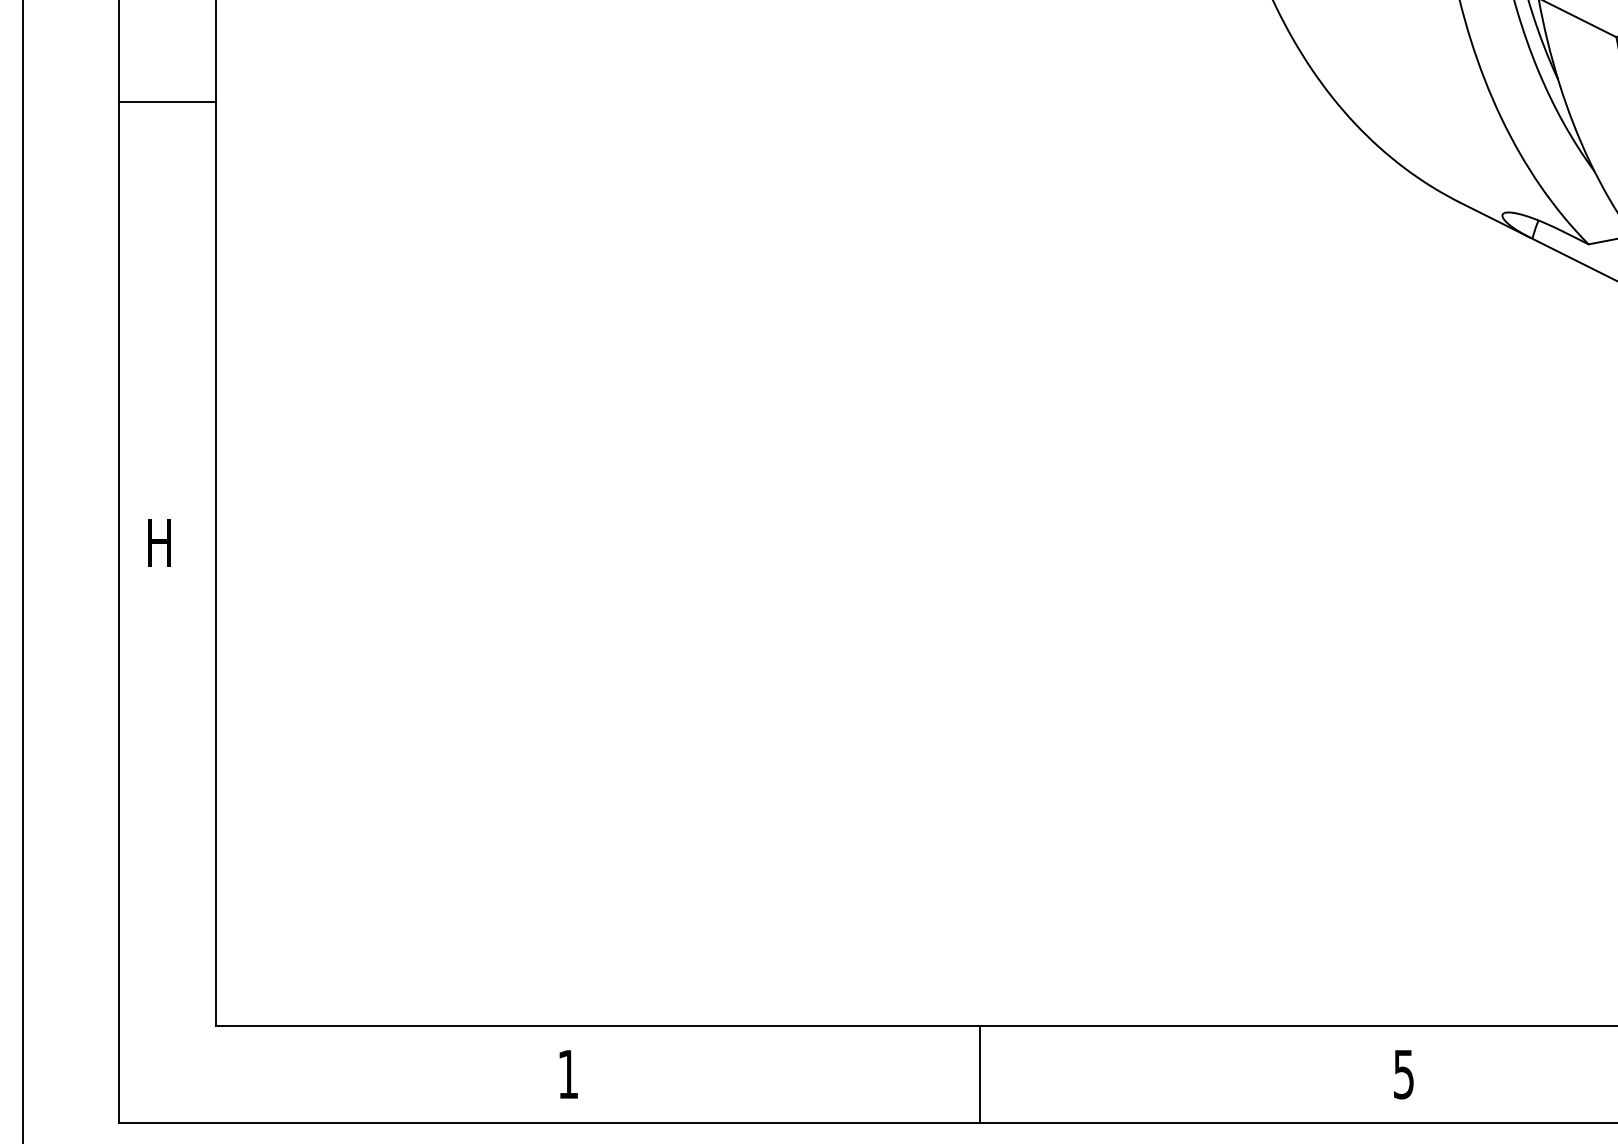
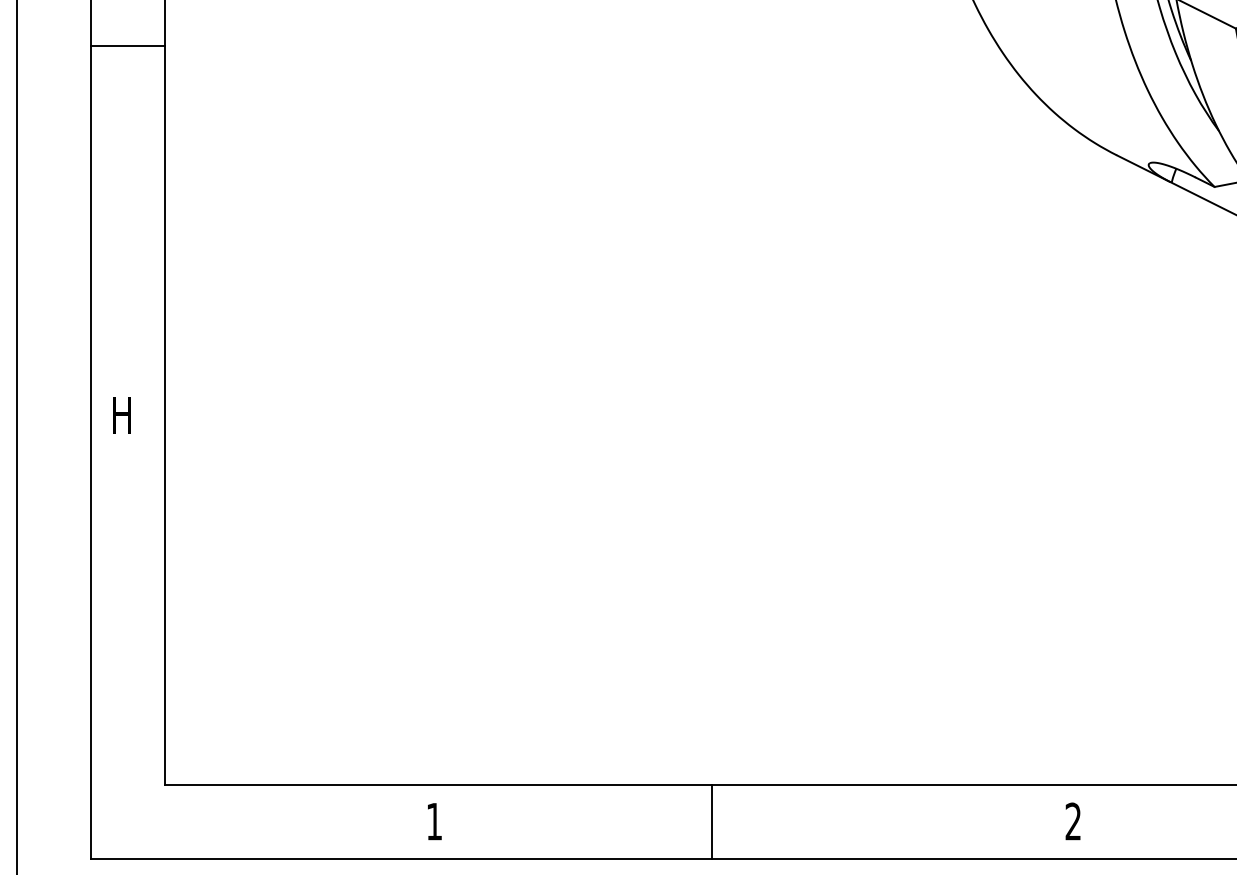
line: (167, 101) -> (128, 45), moved
line: (980, 1074) -> (712, 821), moved
text: (1403, 1074) -> (1073, 821), 5 -> 2

